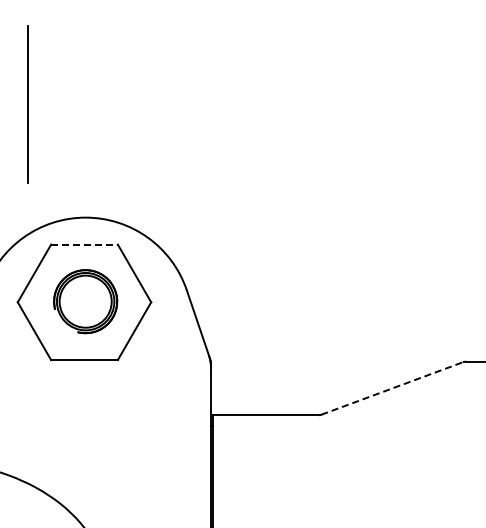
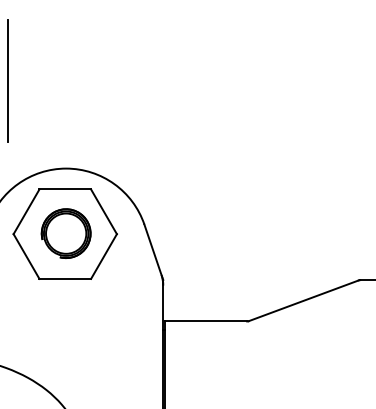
line: (27, 104) -> (7, 80), moved
line: (85, 244) -> (66, 189), dashed -> solid
line: (392, 388) -> (303, 300), dashed -> solid

